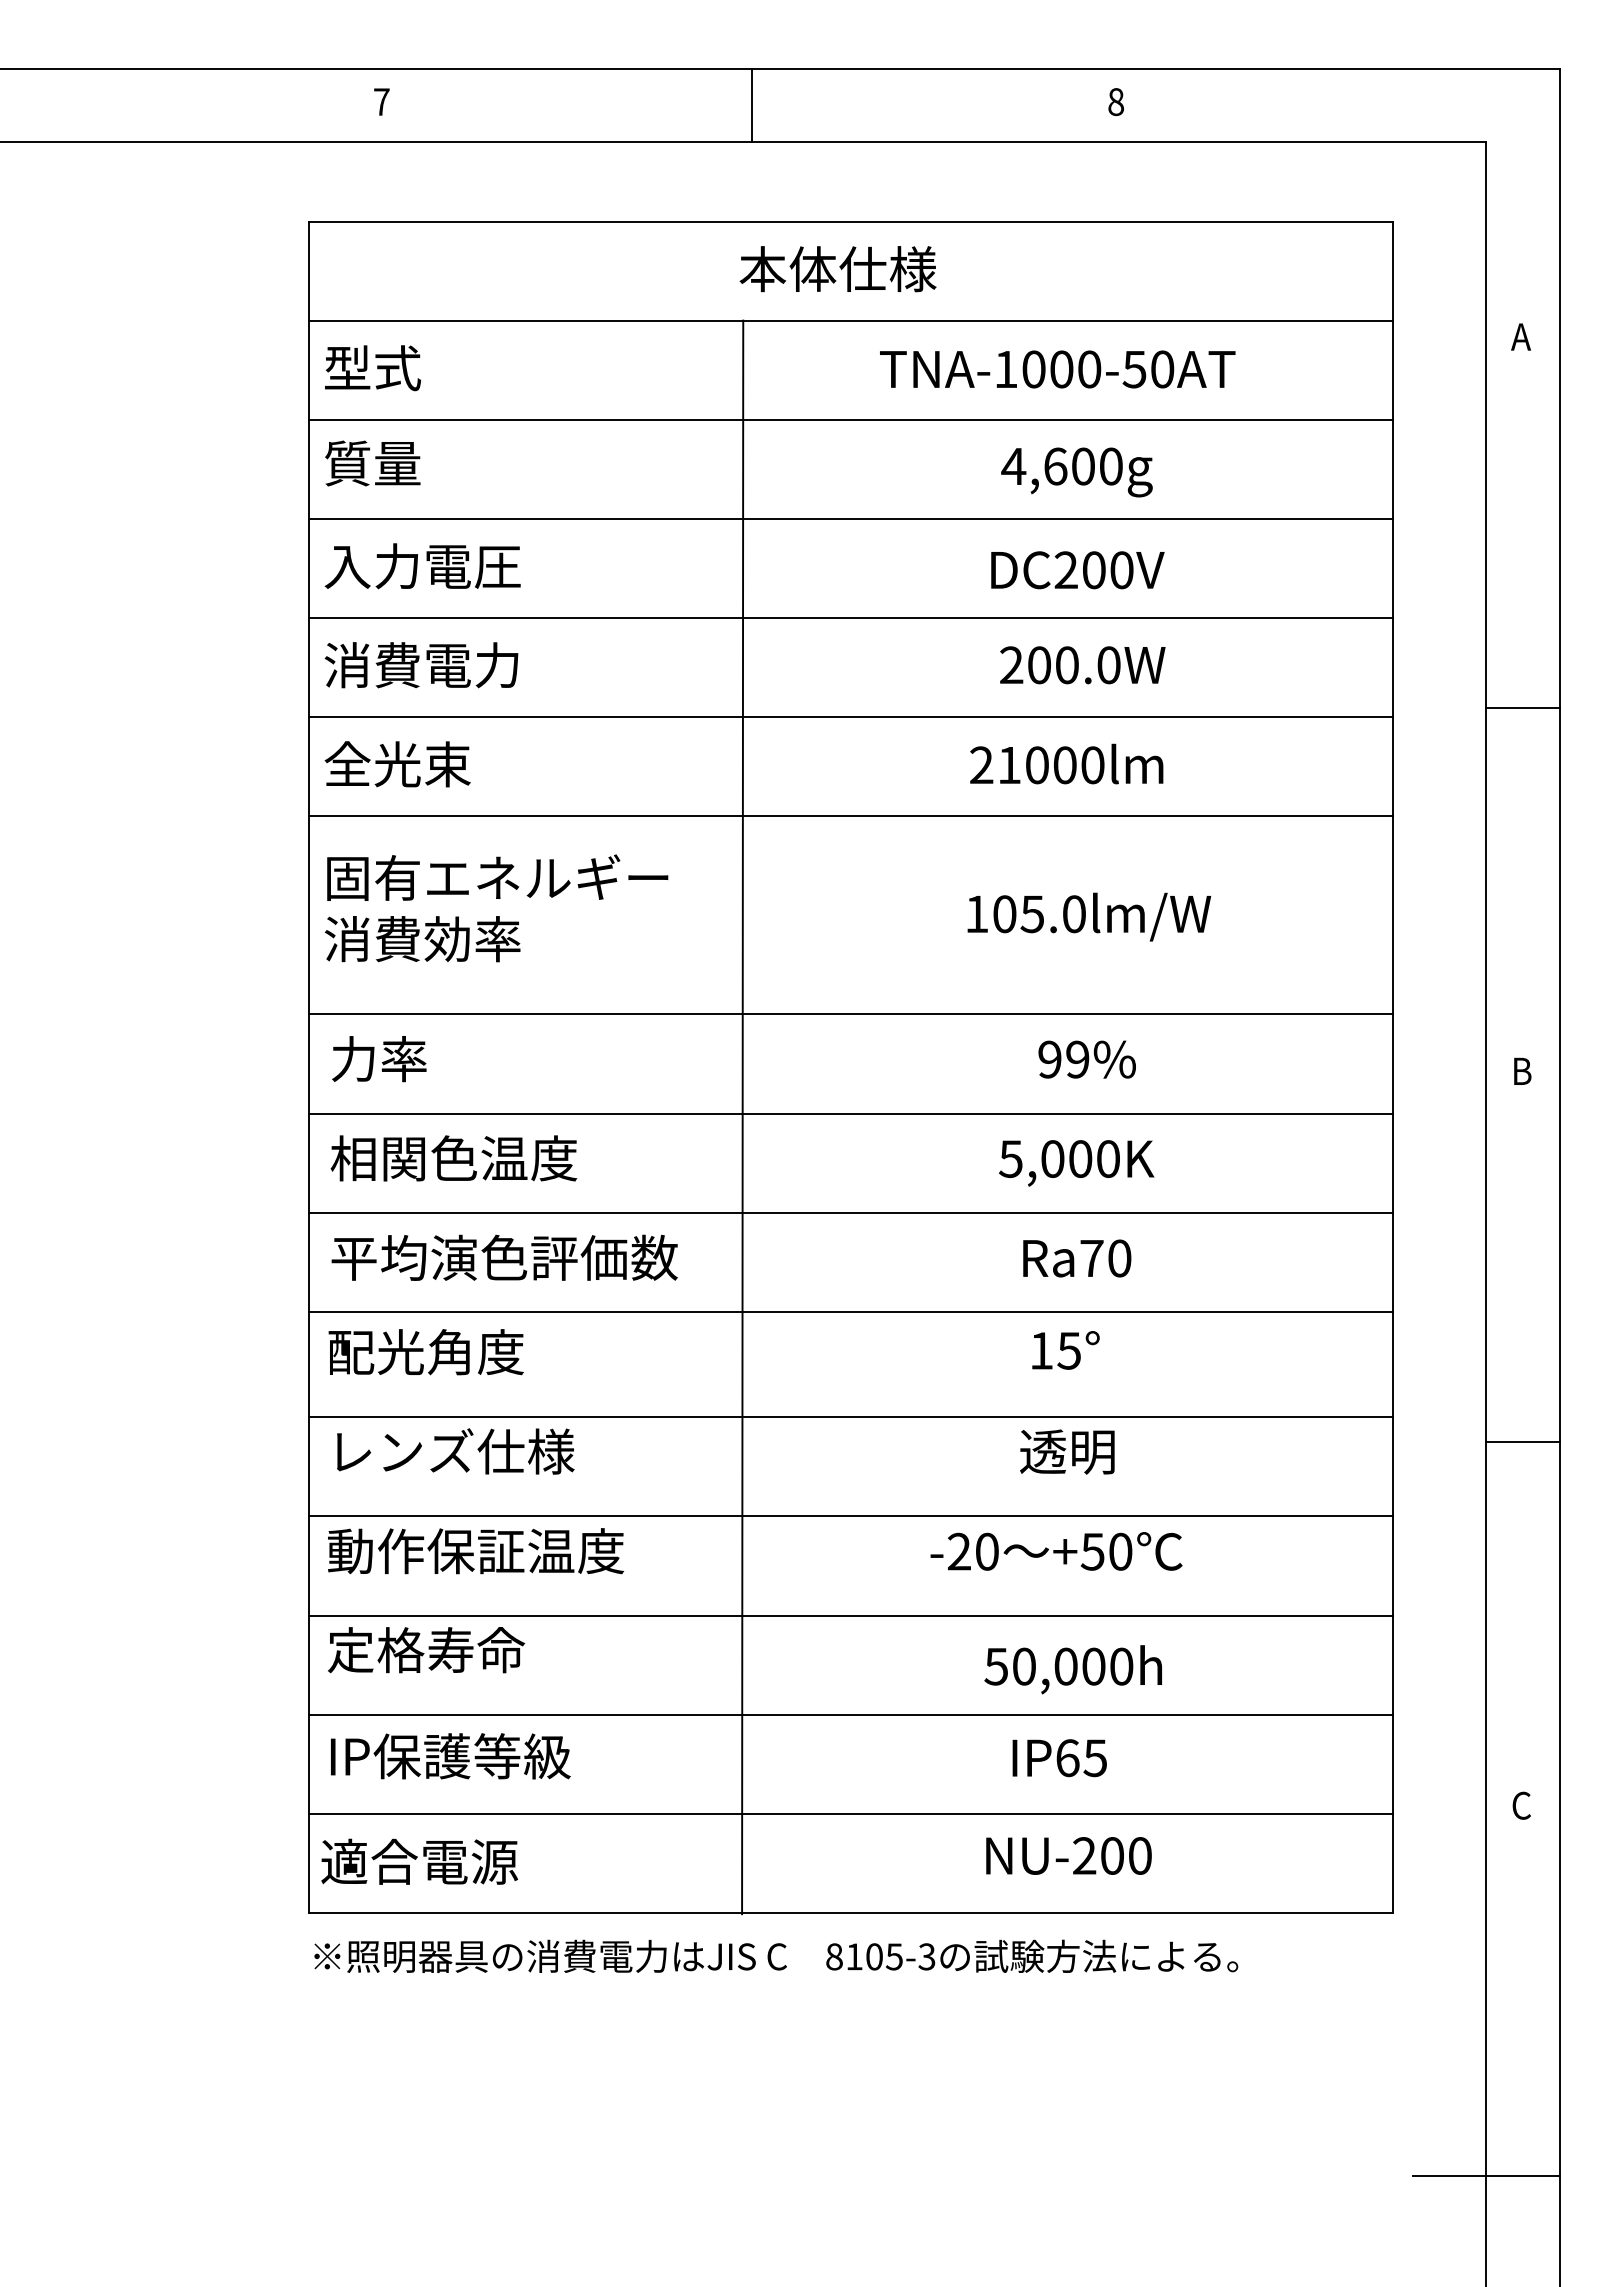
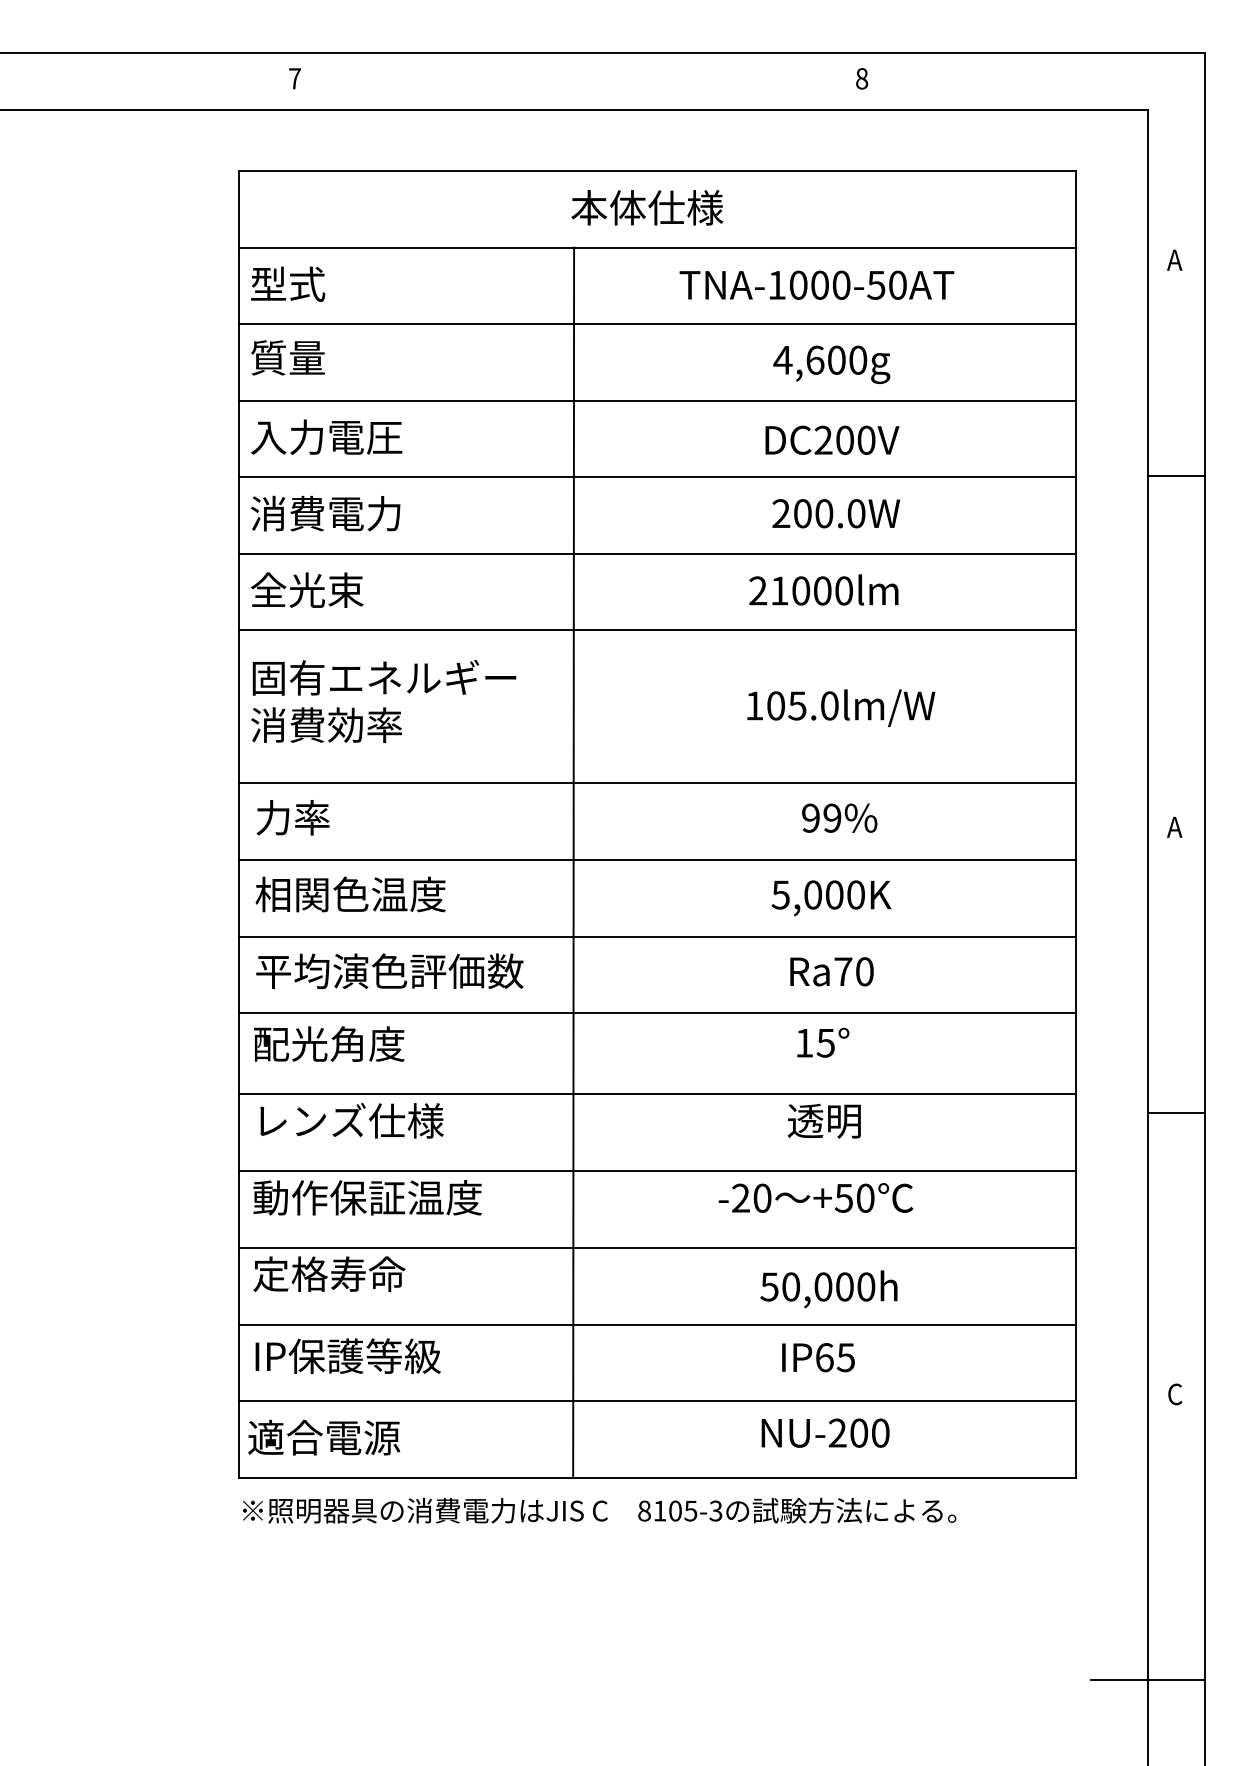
line: (751, 105) -> (580, 81), removed
line: (1522, 707) -> (1175, 476), moved
text: (1521, 1070) -> (1175, 826), B -> A

